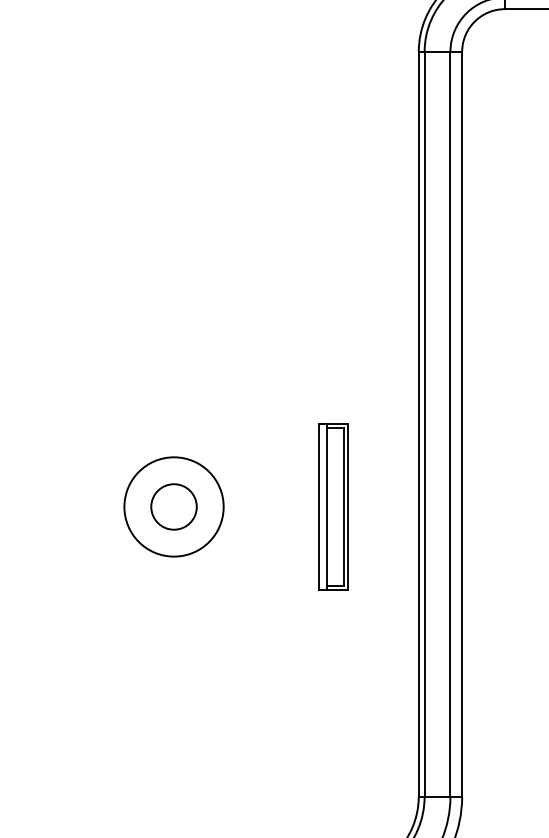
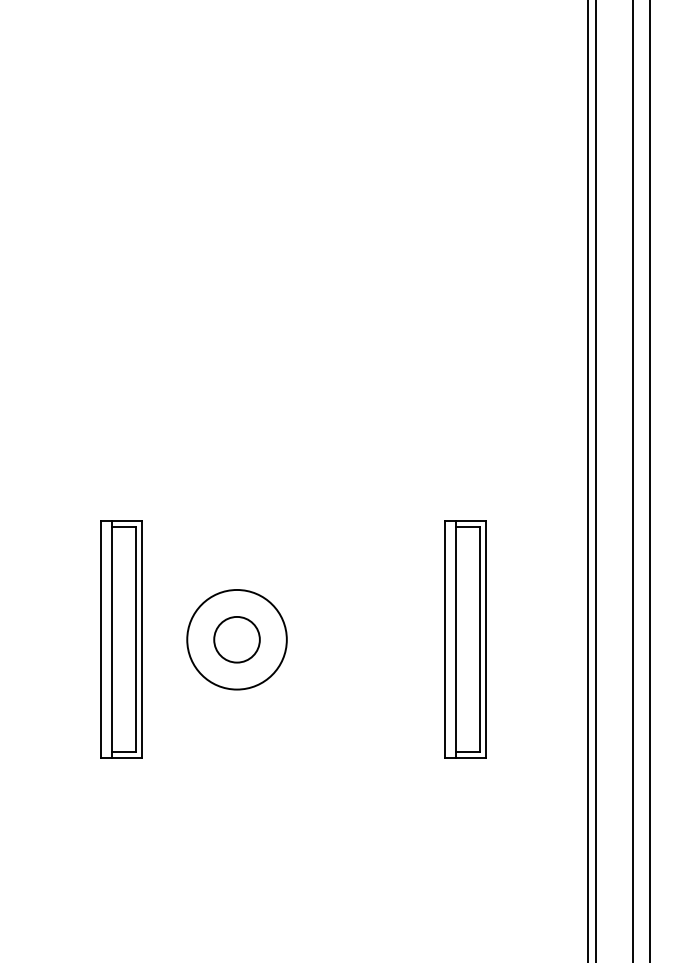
part: (93, 506) -> (121, 639), added
circle: (173, 506) -> (236, 639), size x0.7
circle: (173, 506) -> (236, 639), size x0.7

